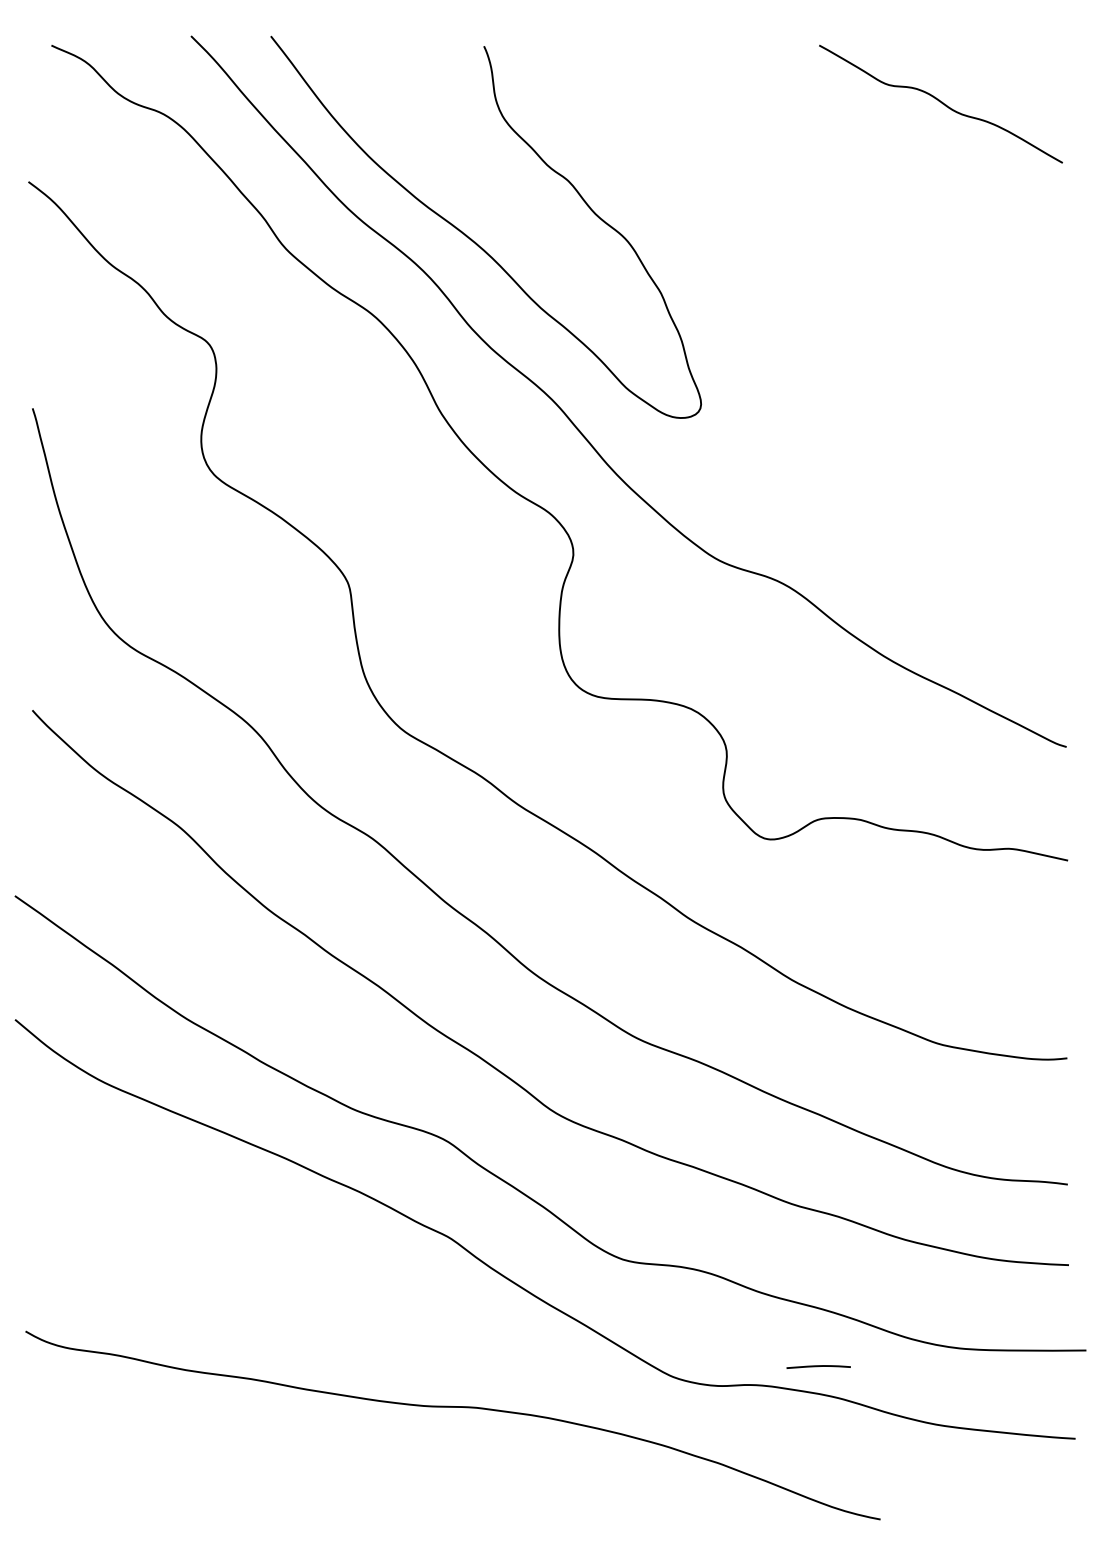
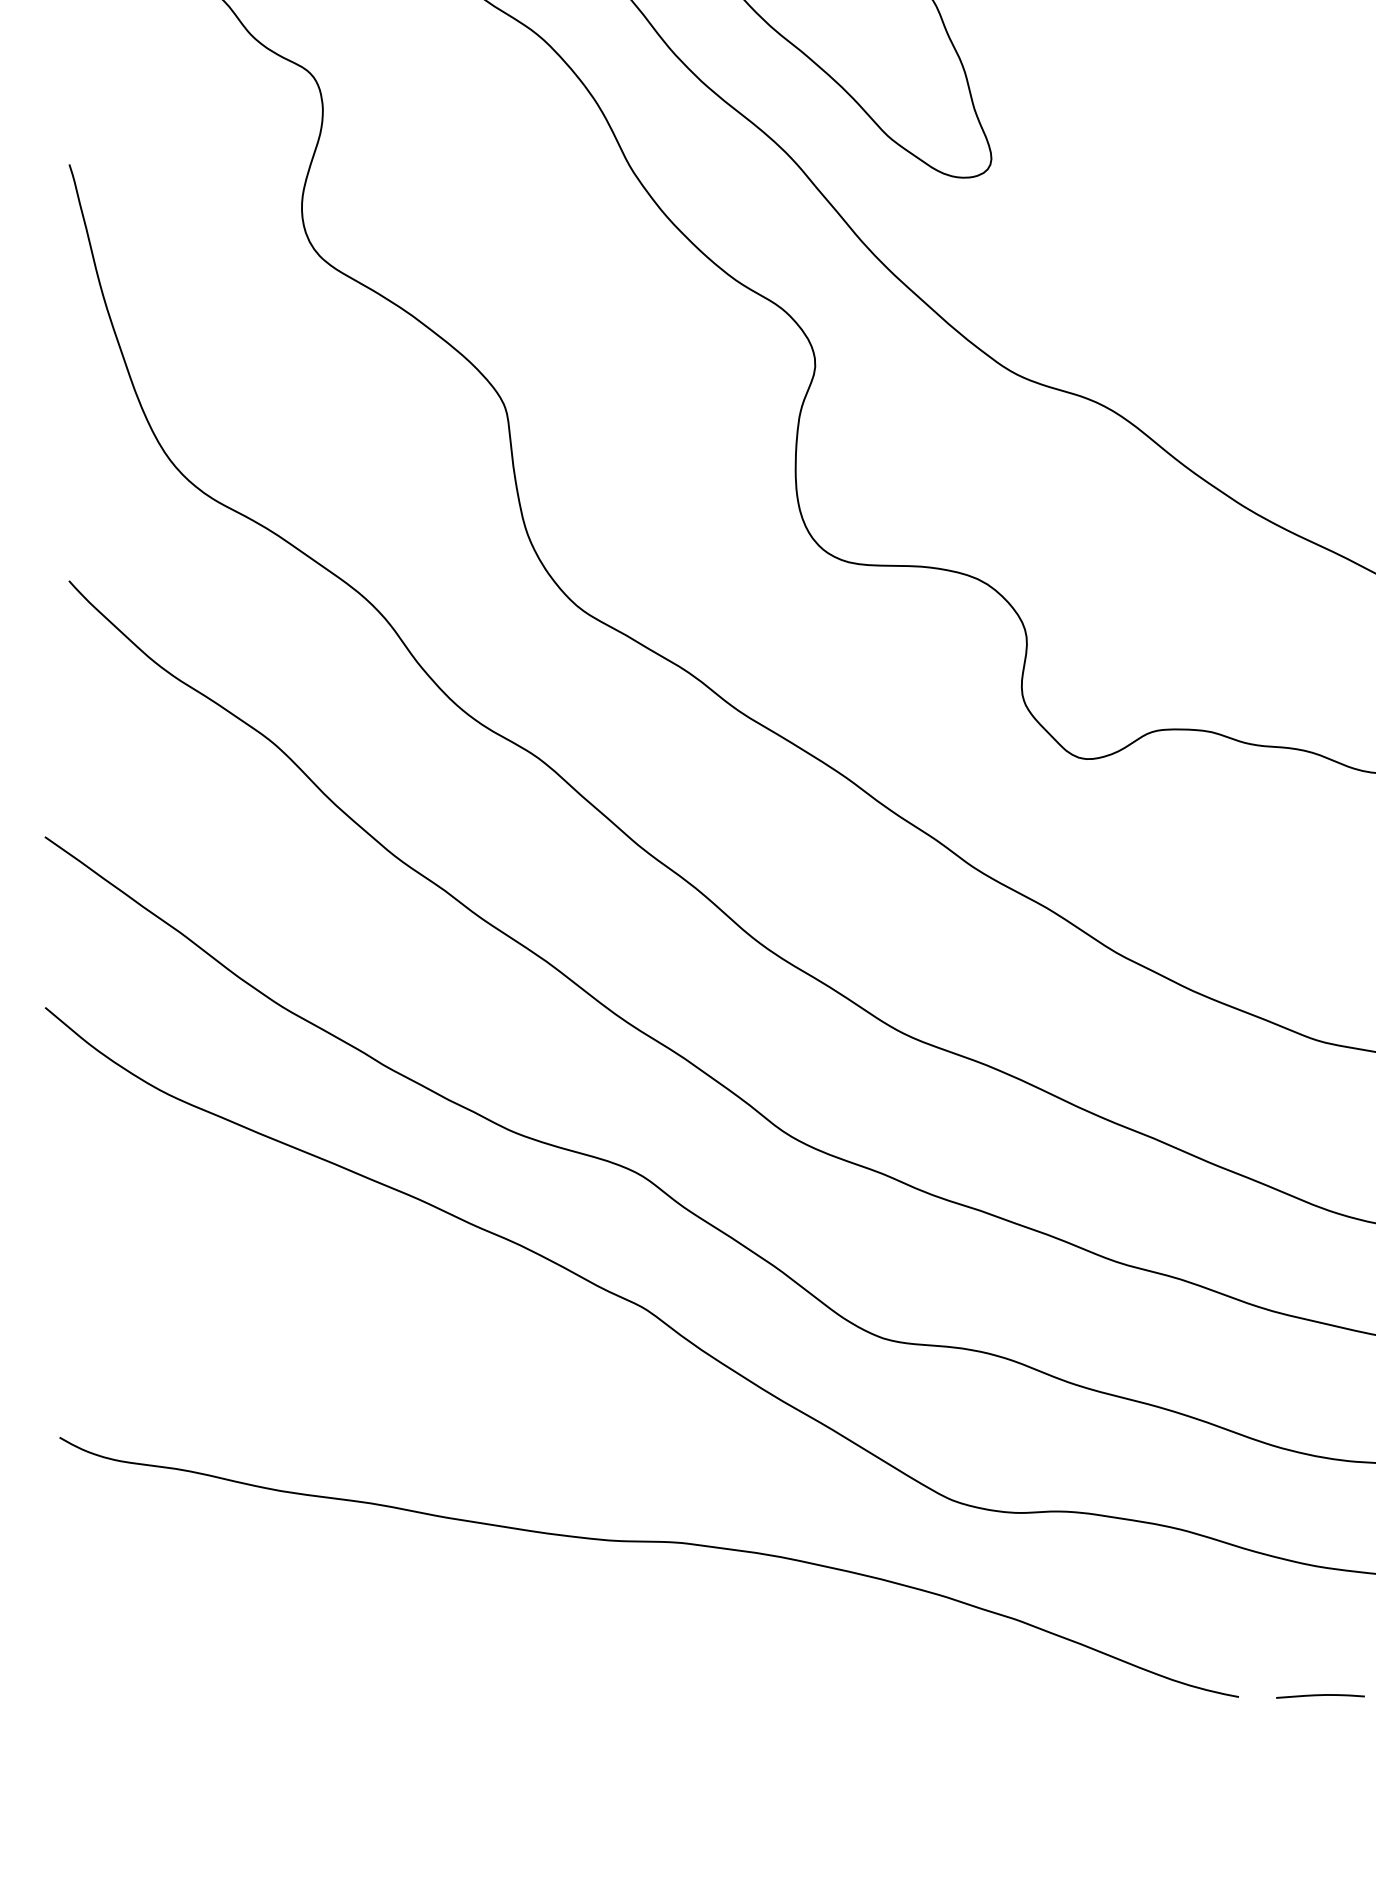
line: (818, 1366) -> (1320, 1695), moved

